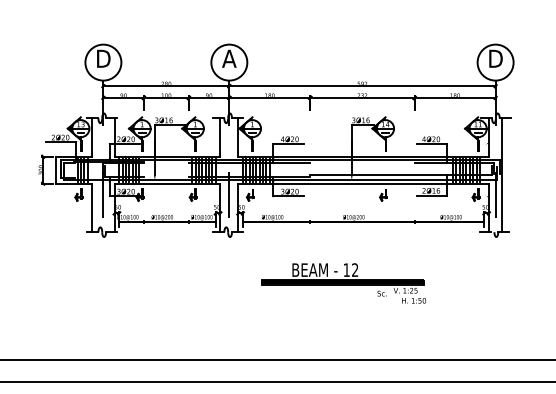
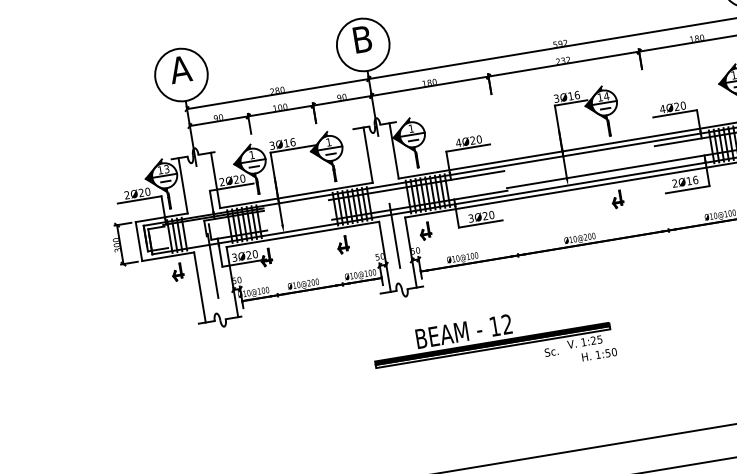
text: (103, 58) -> (180, 69), D -> A
text: (229, 58) -> (362, 38), A -> B
part: (343, 283) -> (493, 346), moved

